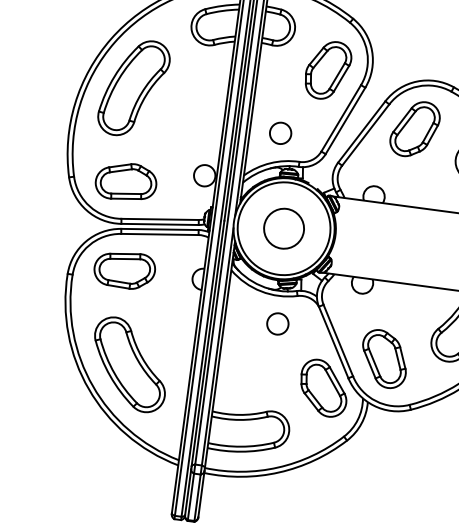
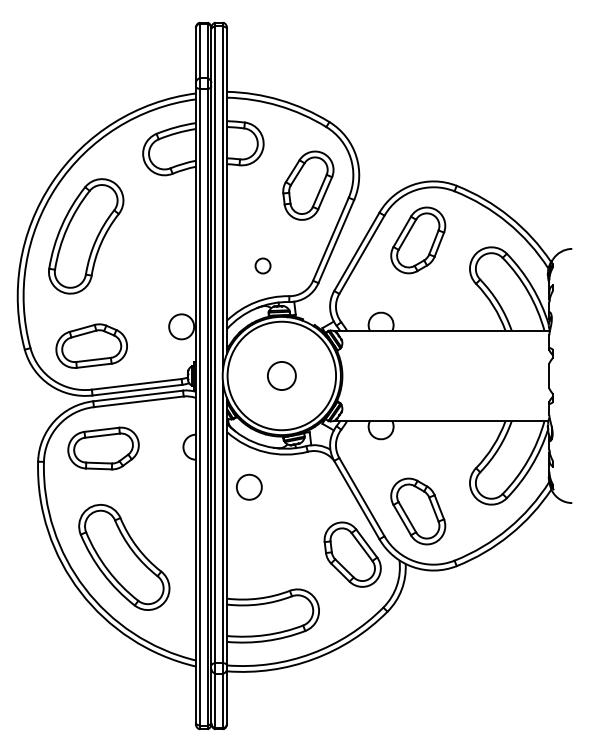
circle: (280, 132) -> (262, 265), size x0.6
circle: (283, 228) -> (281, 375), size x0.6
circle: (278, 323) -> (249, 486), moved

